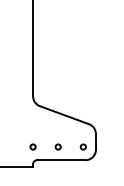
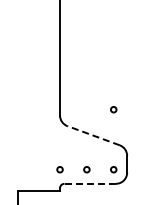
circle: (83, 90) -> (113, 109), added
line: (64, 115) -> (93, 135), solid -> dashed
line: (61, 159) -> (90, 183), solid -> dashed

